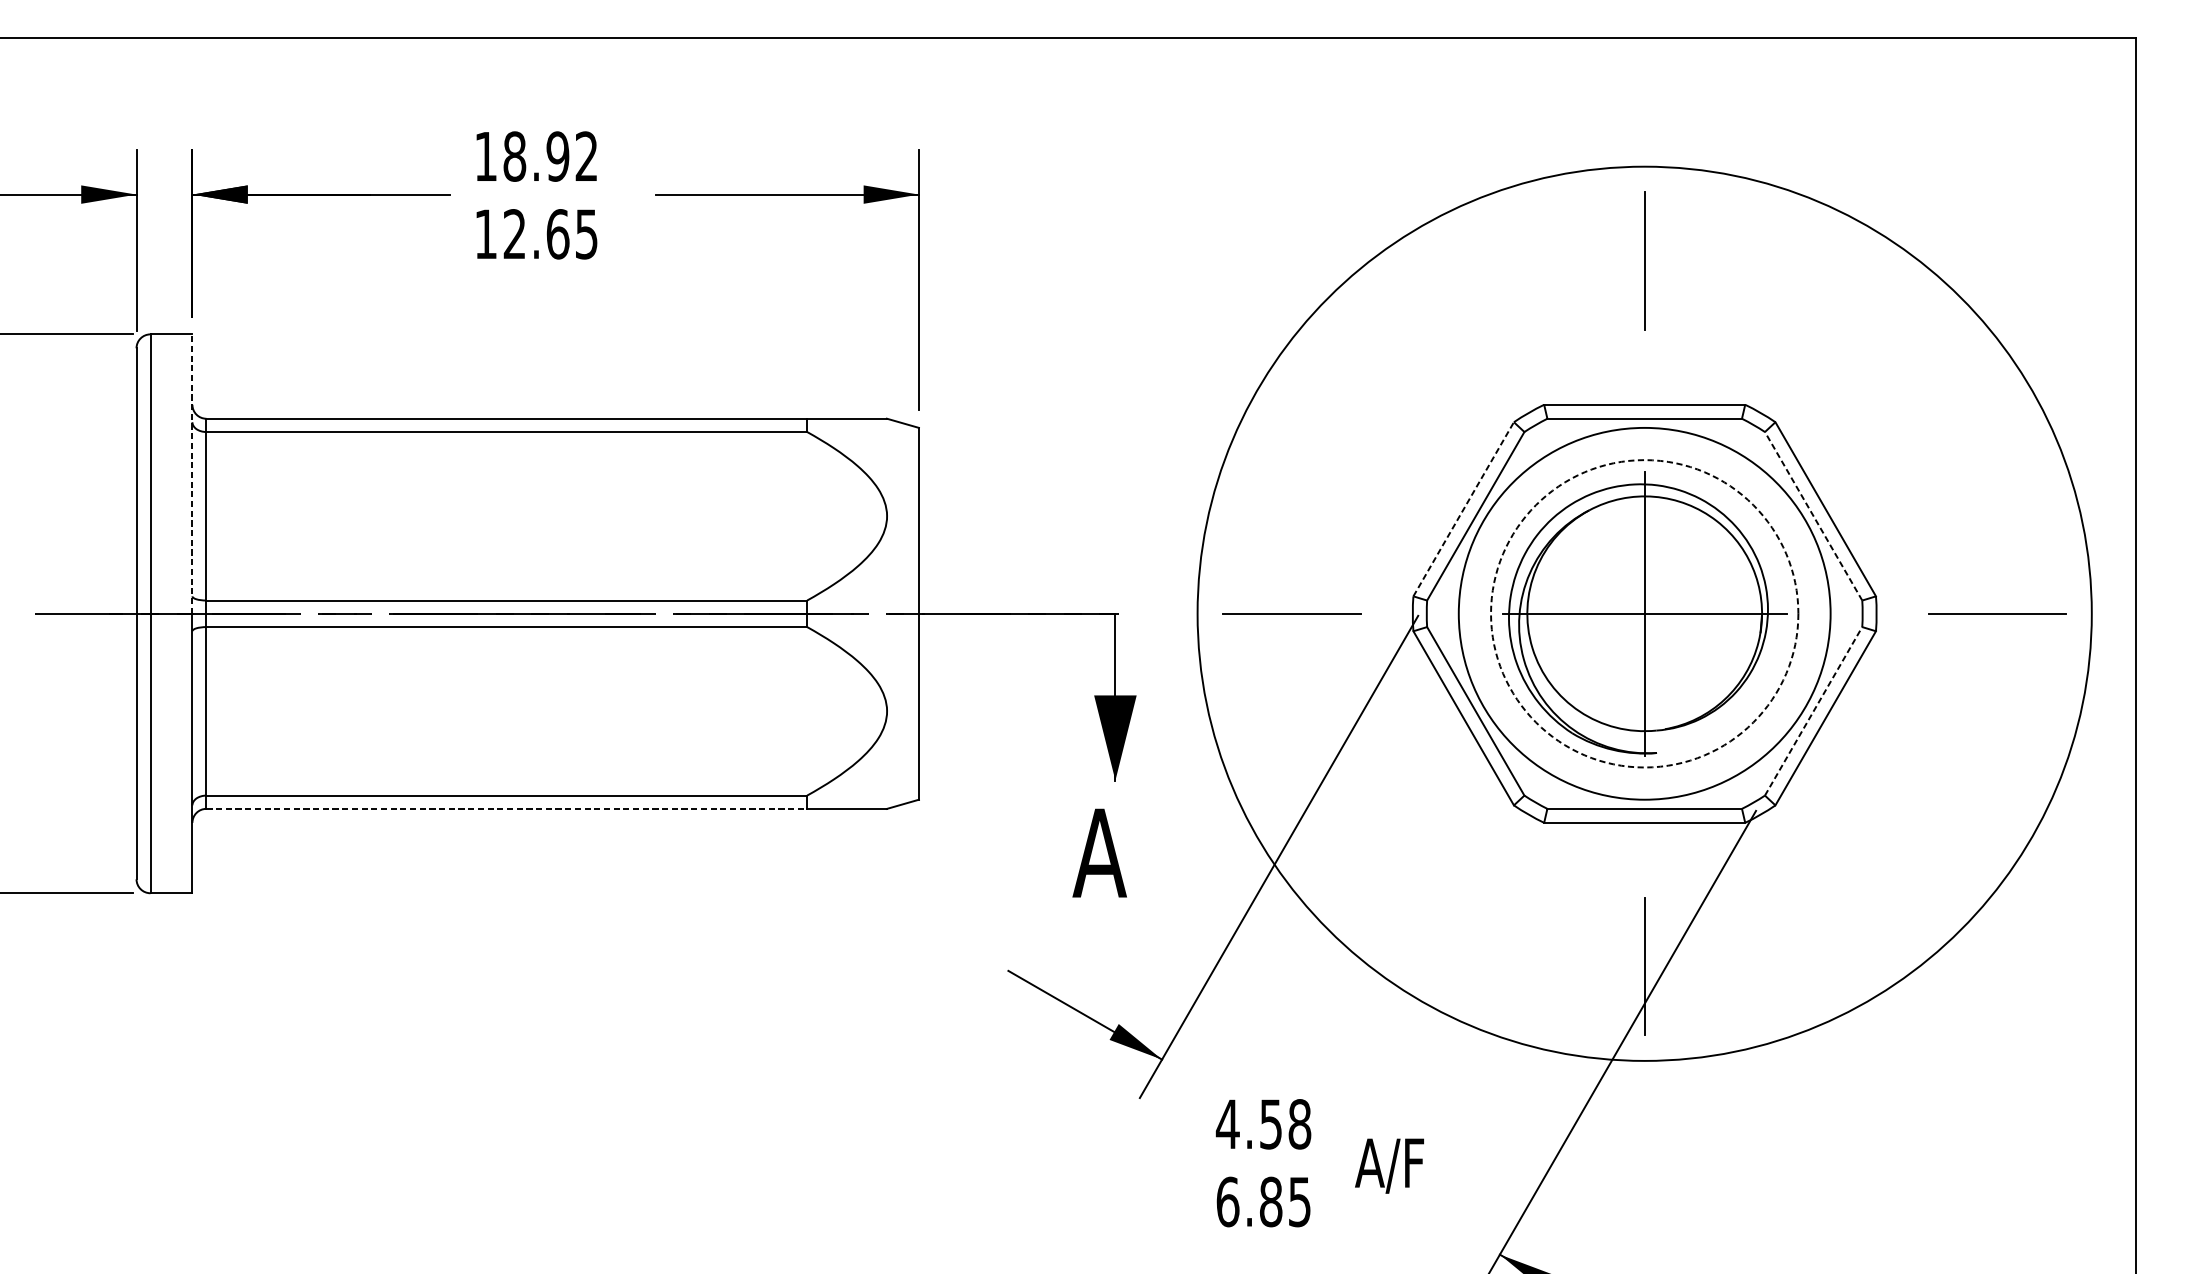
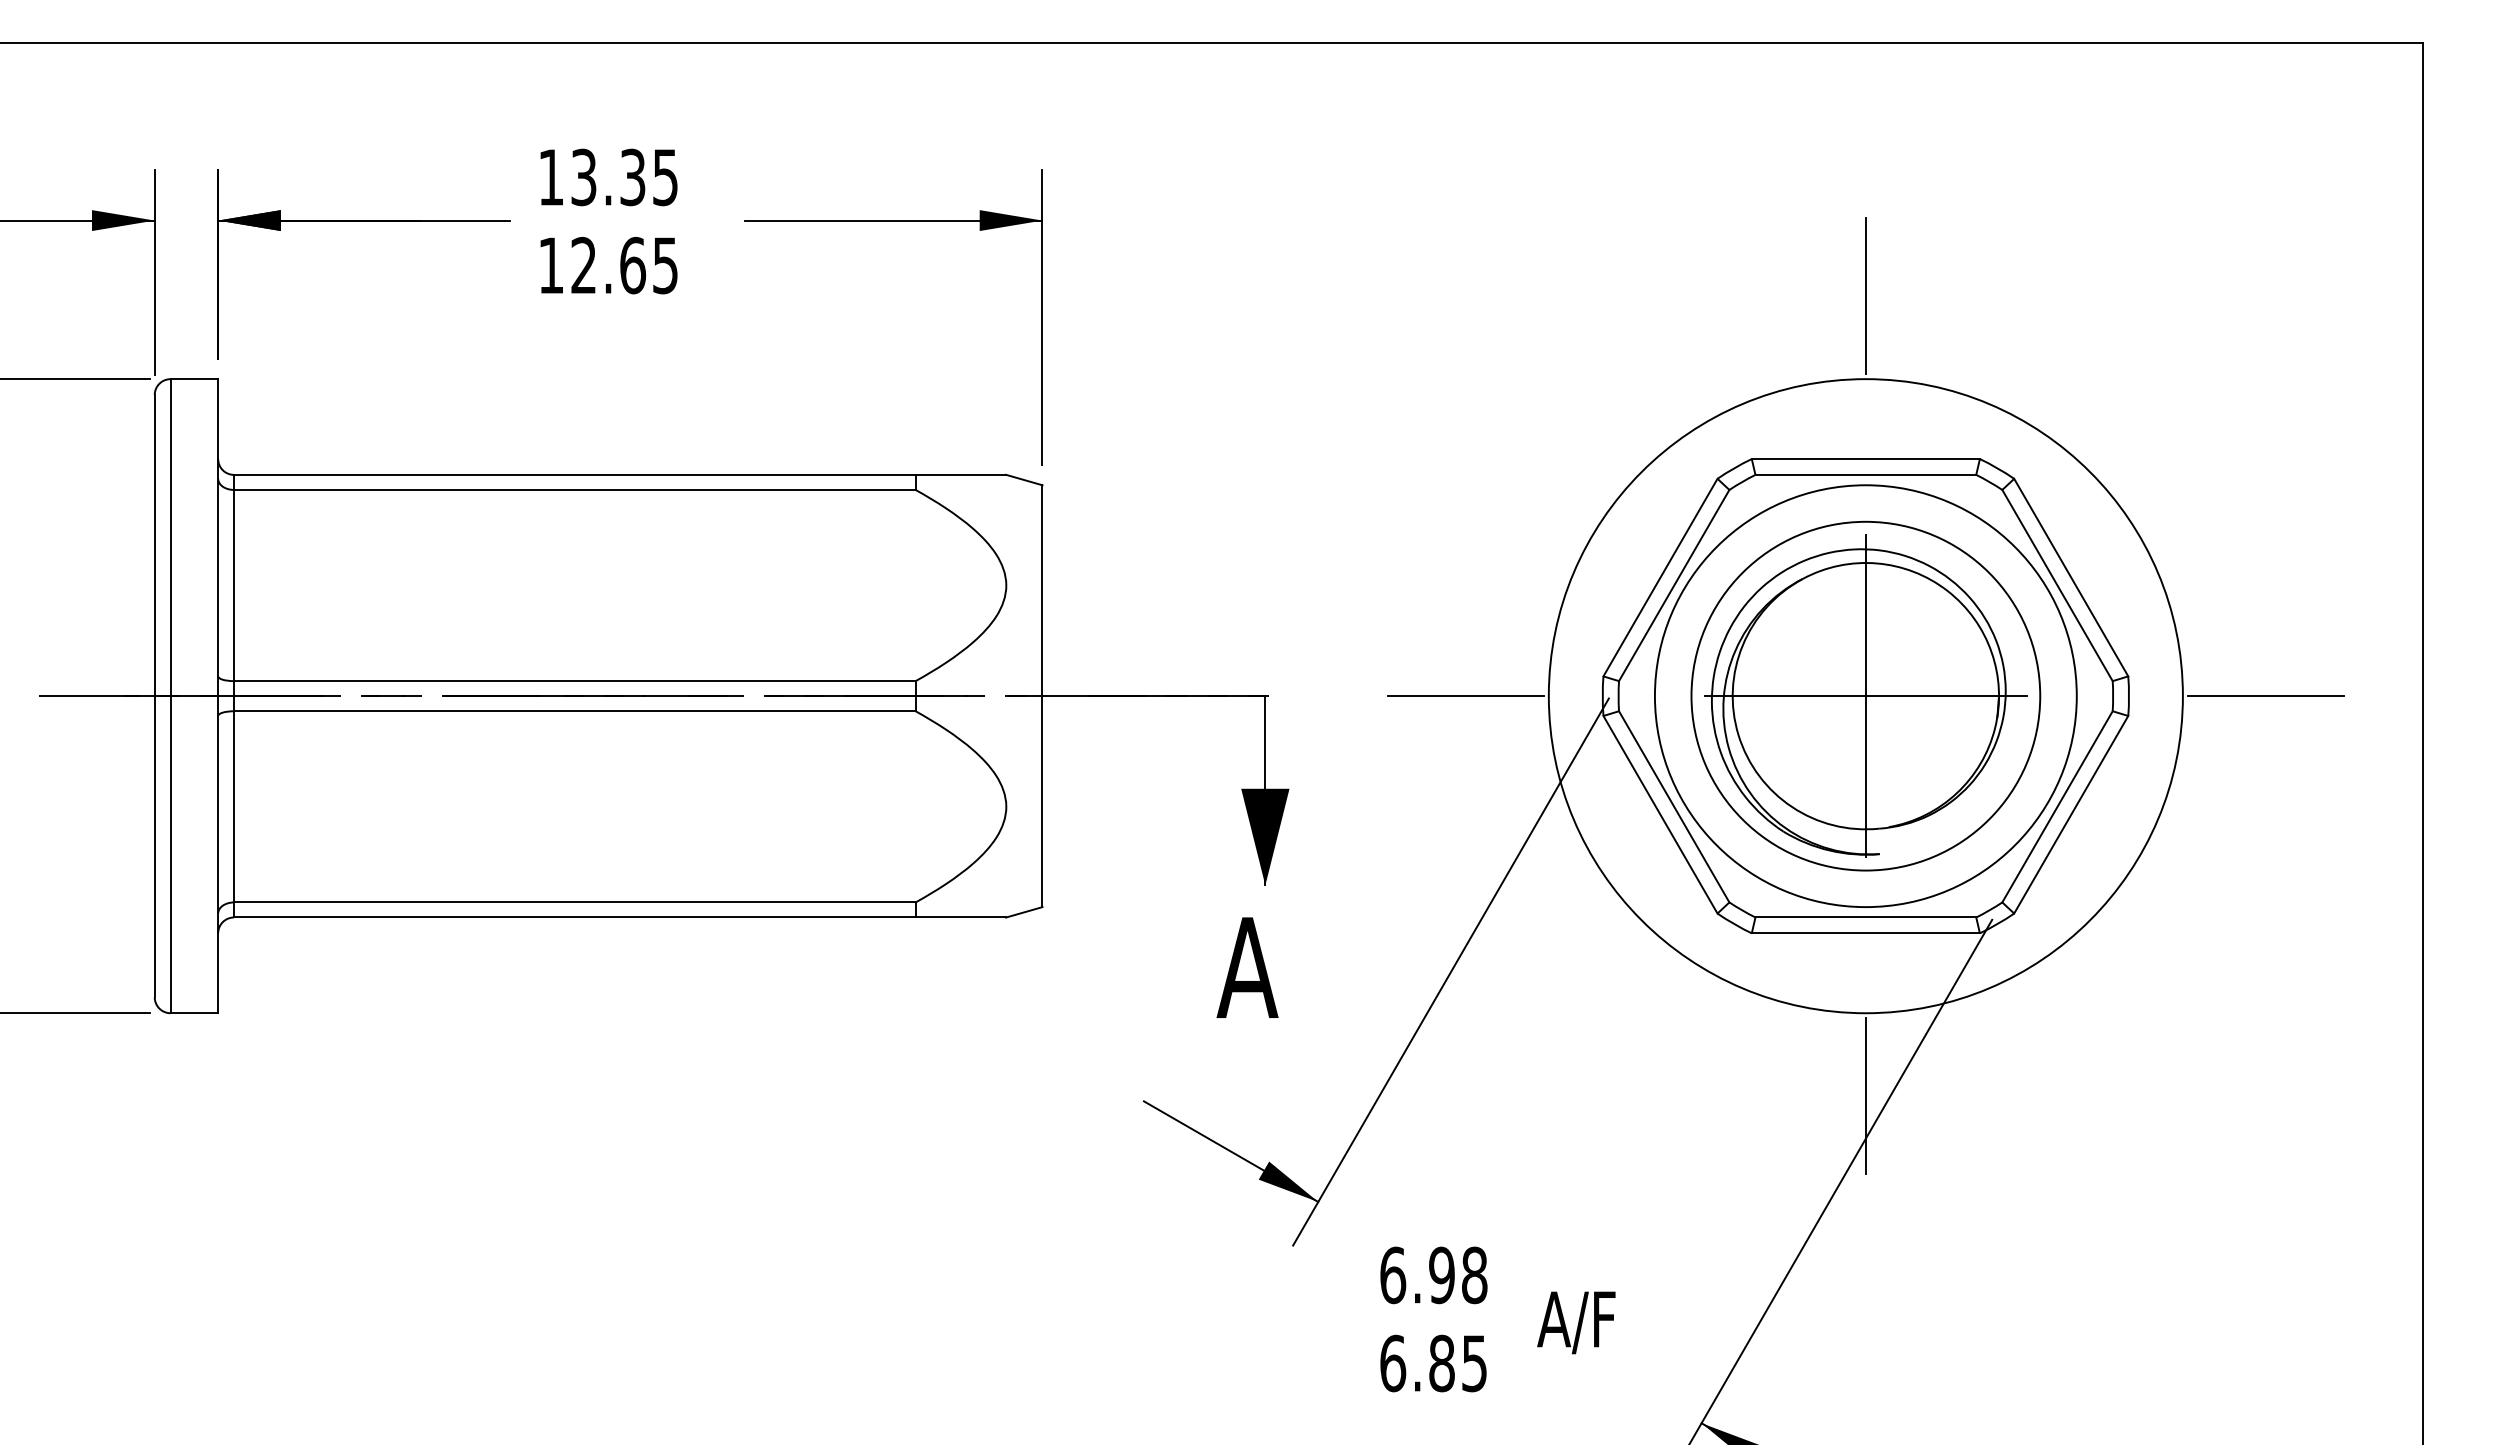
text: (550, 156) -> (624, 177), 18.92 -> 13.35
line: (192, 473) -> (218, 537), dashed -> solid
line: (1463, 509) -> (1660, 577), dashed -> solid
line: (1813, 516) -> (2057, 585), dashed -> solid
circle: (1644, 613) -> (1865, 695), dashed -> solid
circle: (1644, 614) -> (1865, 696), size x0.62
line: (1813, 711) -> (2057, 806), dashed -> solid
line: (506, 808) -> (574, 917), dashed -> solid
text: (1248, 1124) -> (1416, 1275), 4.58 -> 6.98

